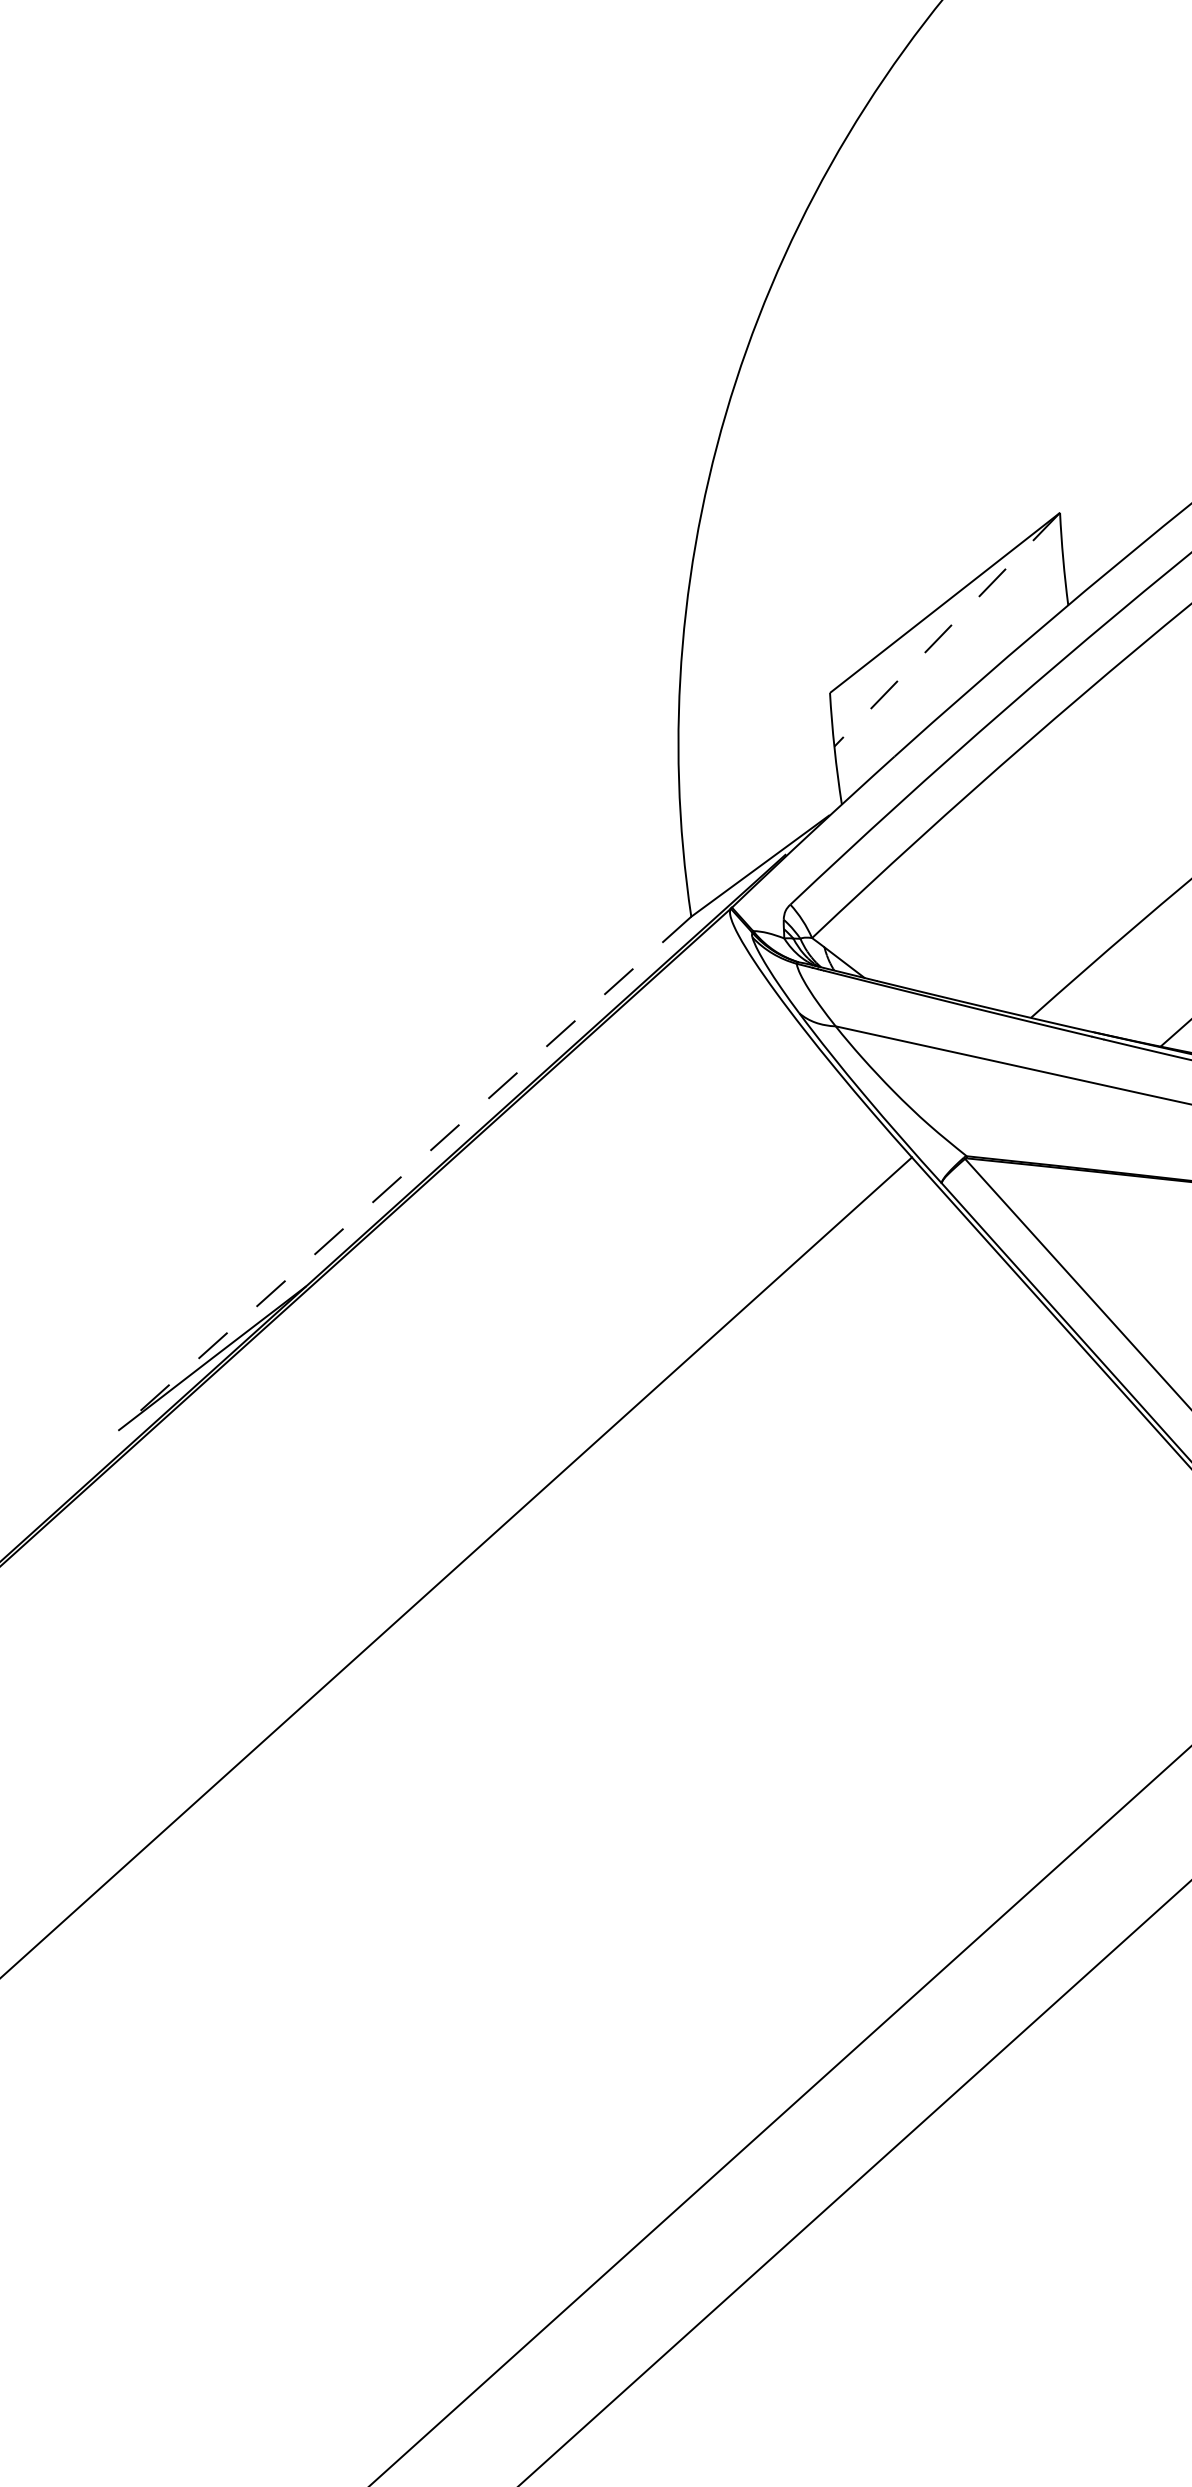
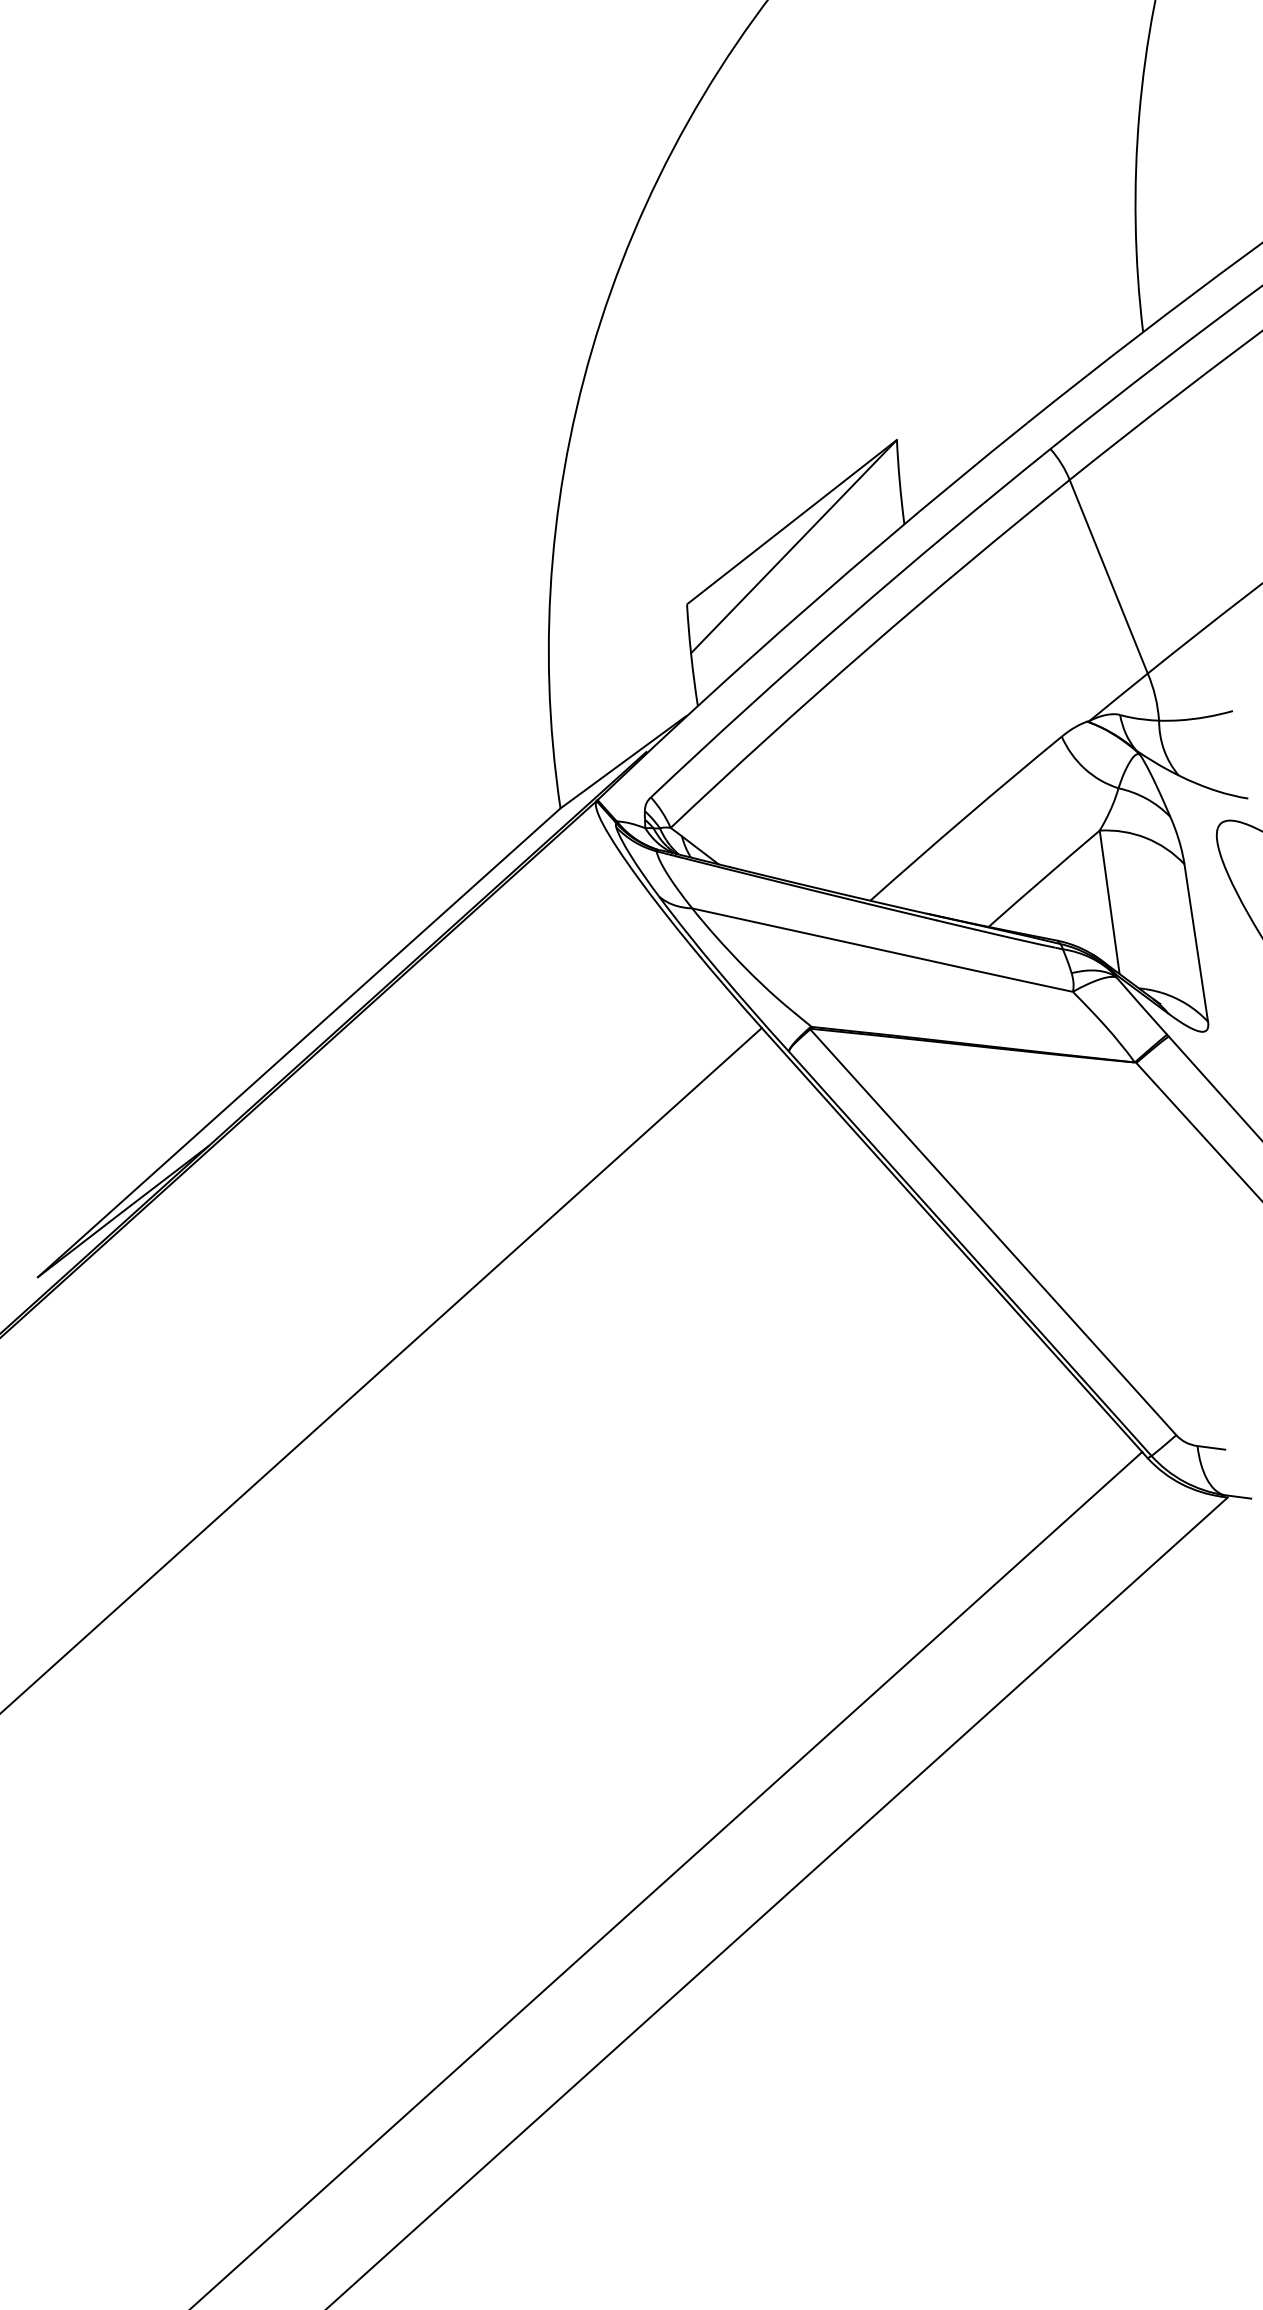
line: (946, 629) -> (793, 546), dashed -> solid
line: (404, 1174) -> (298, 1043), dashed -> solid

